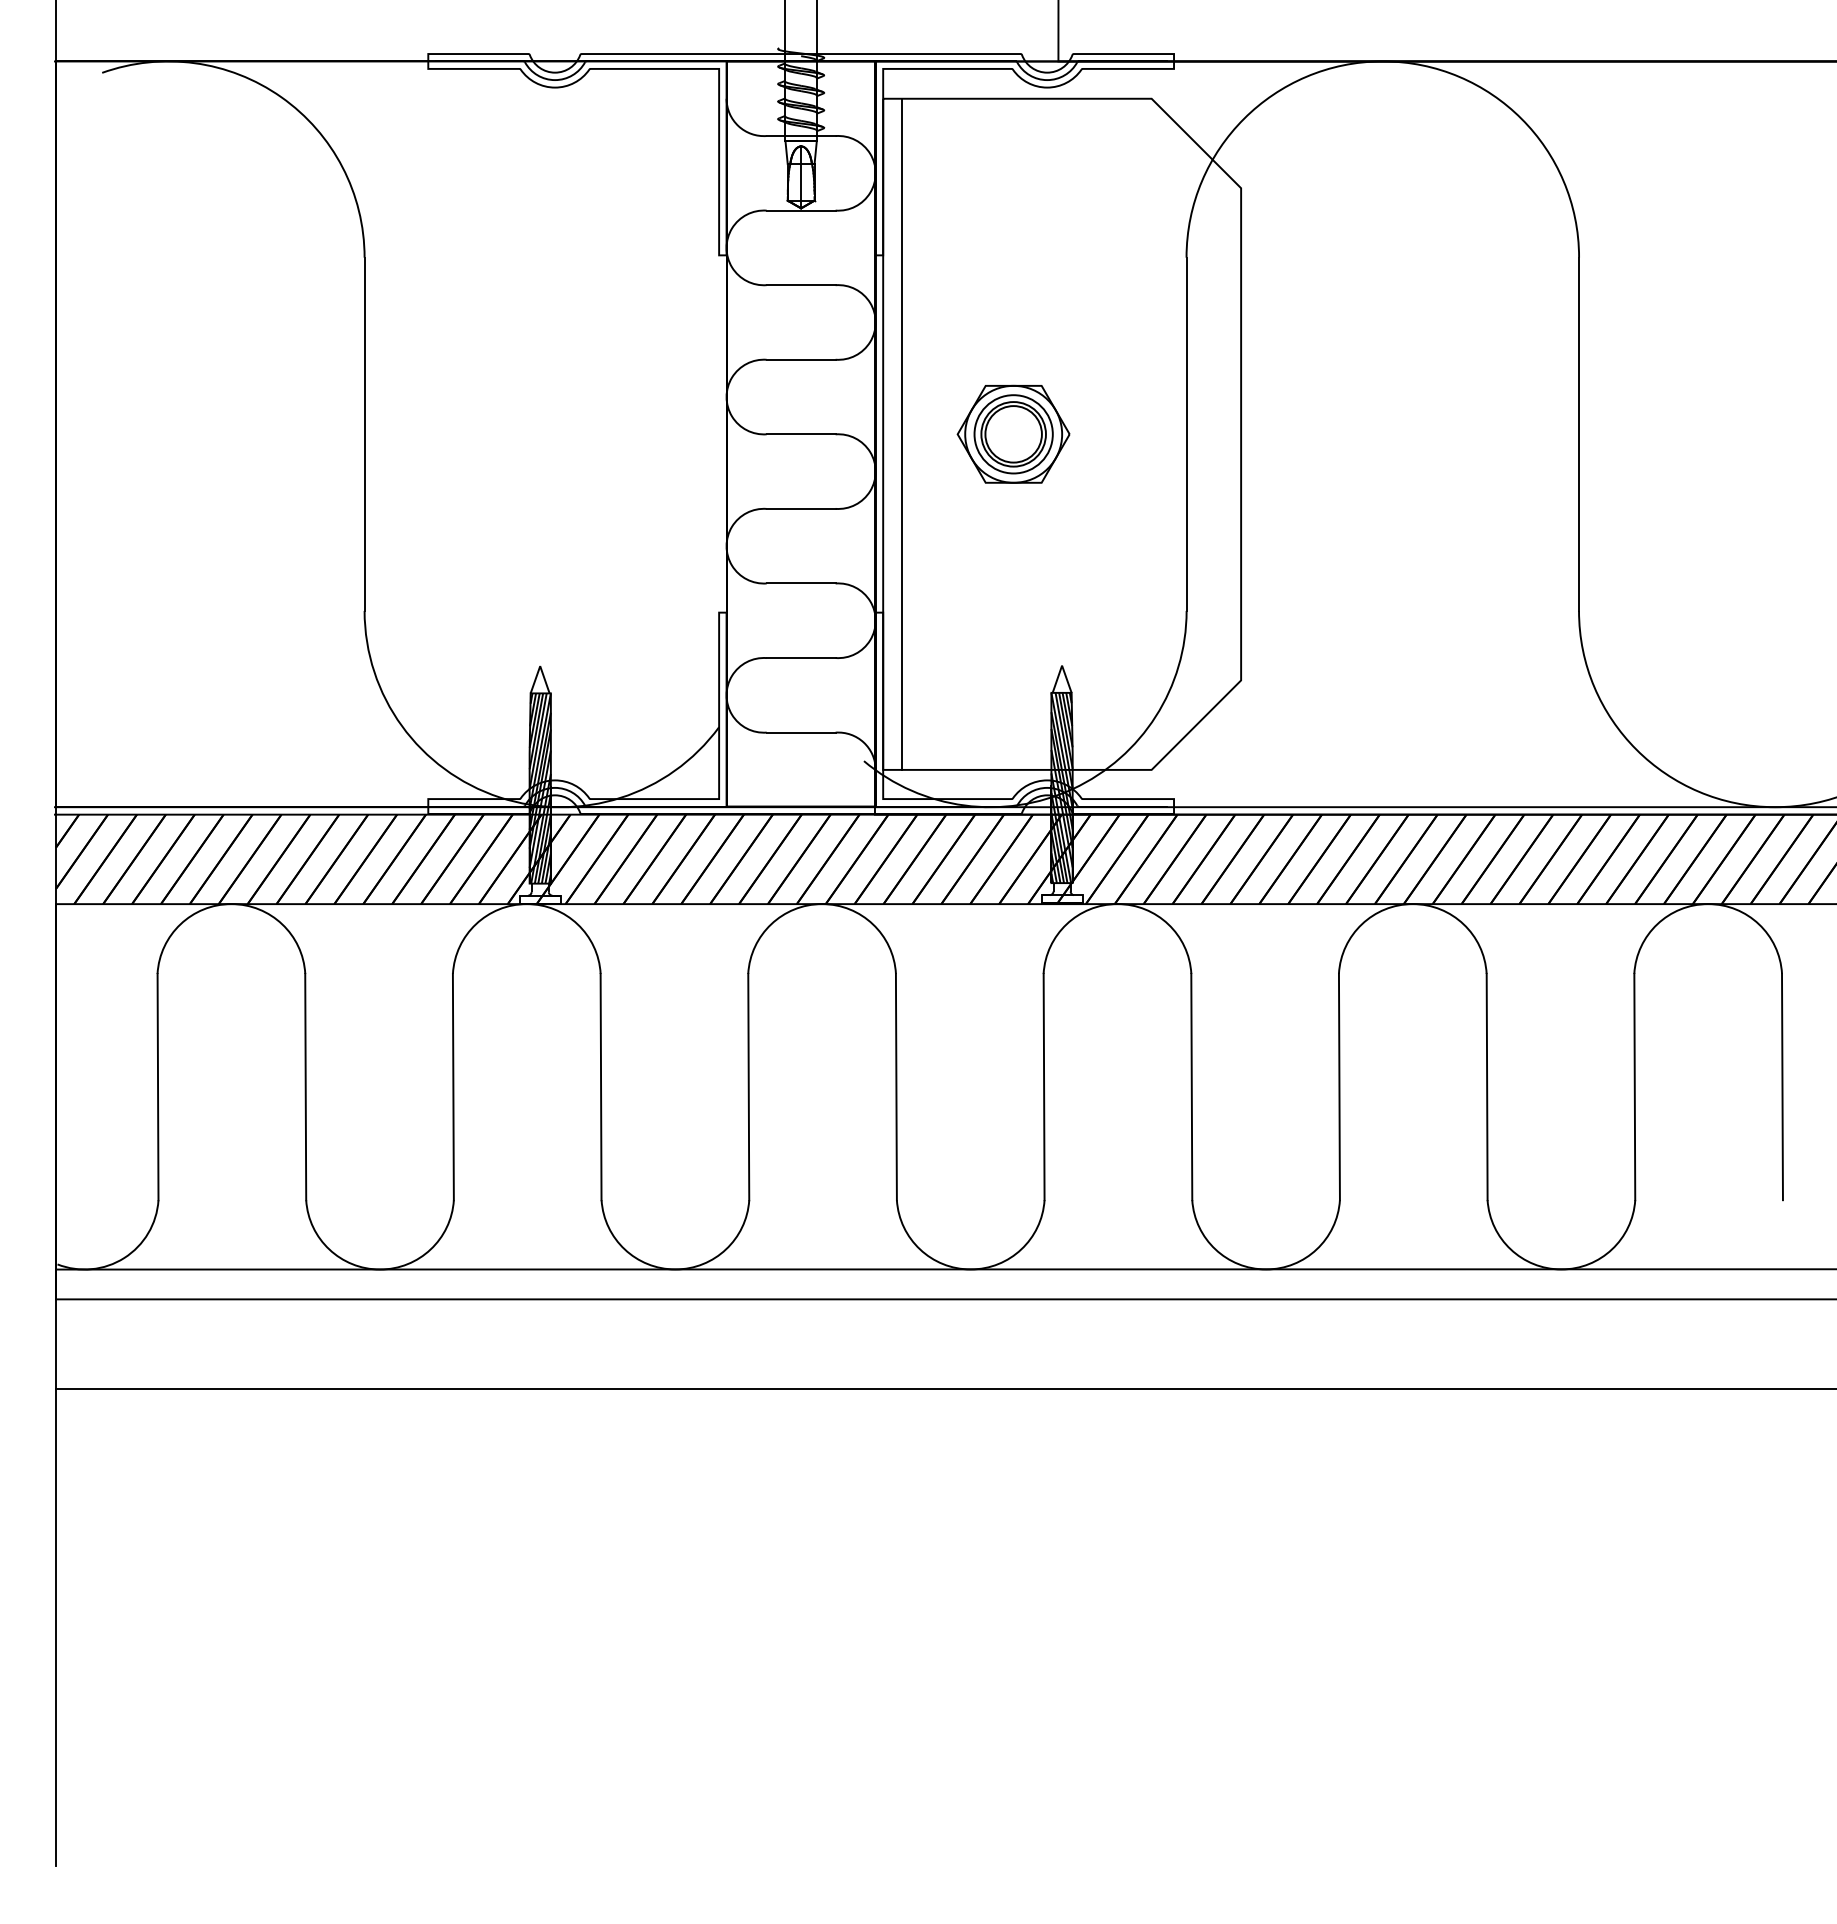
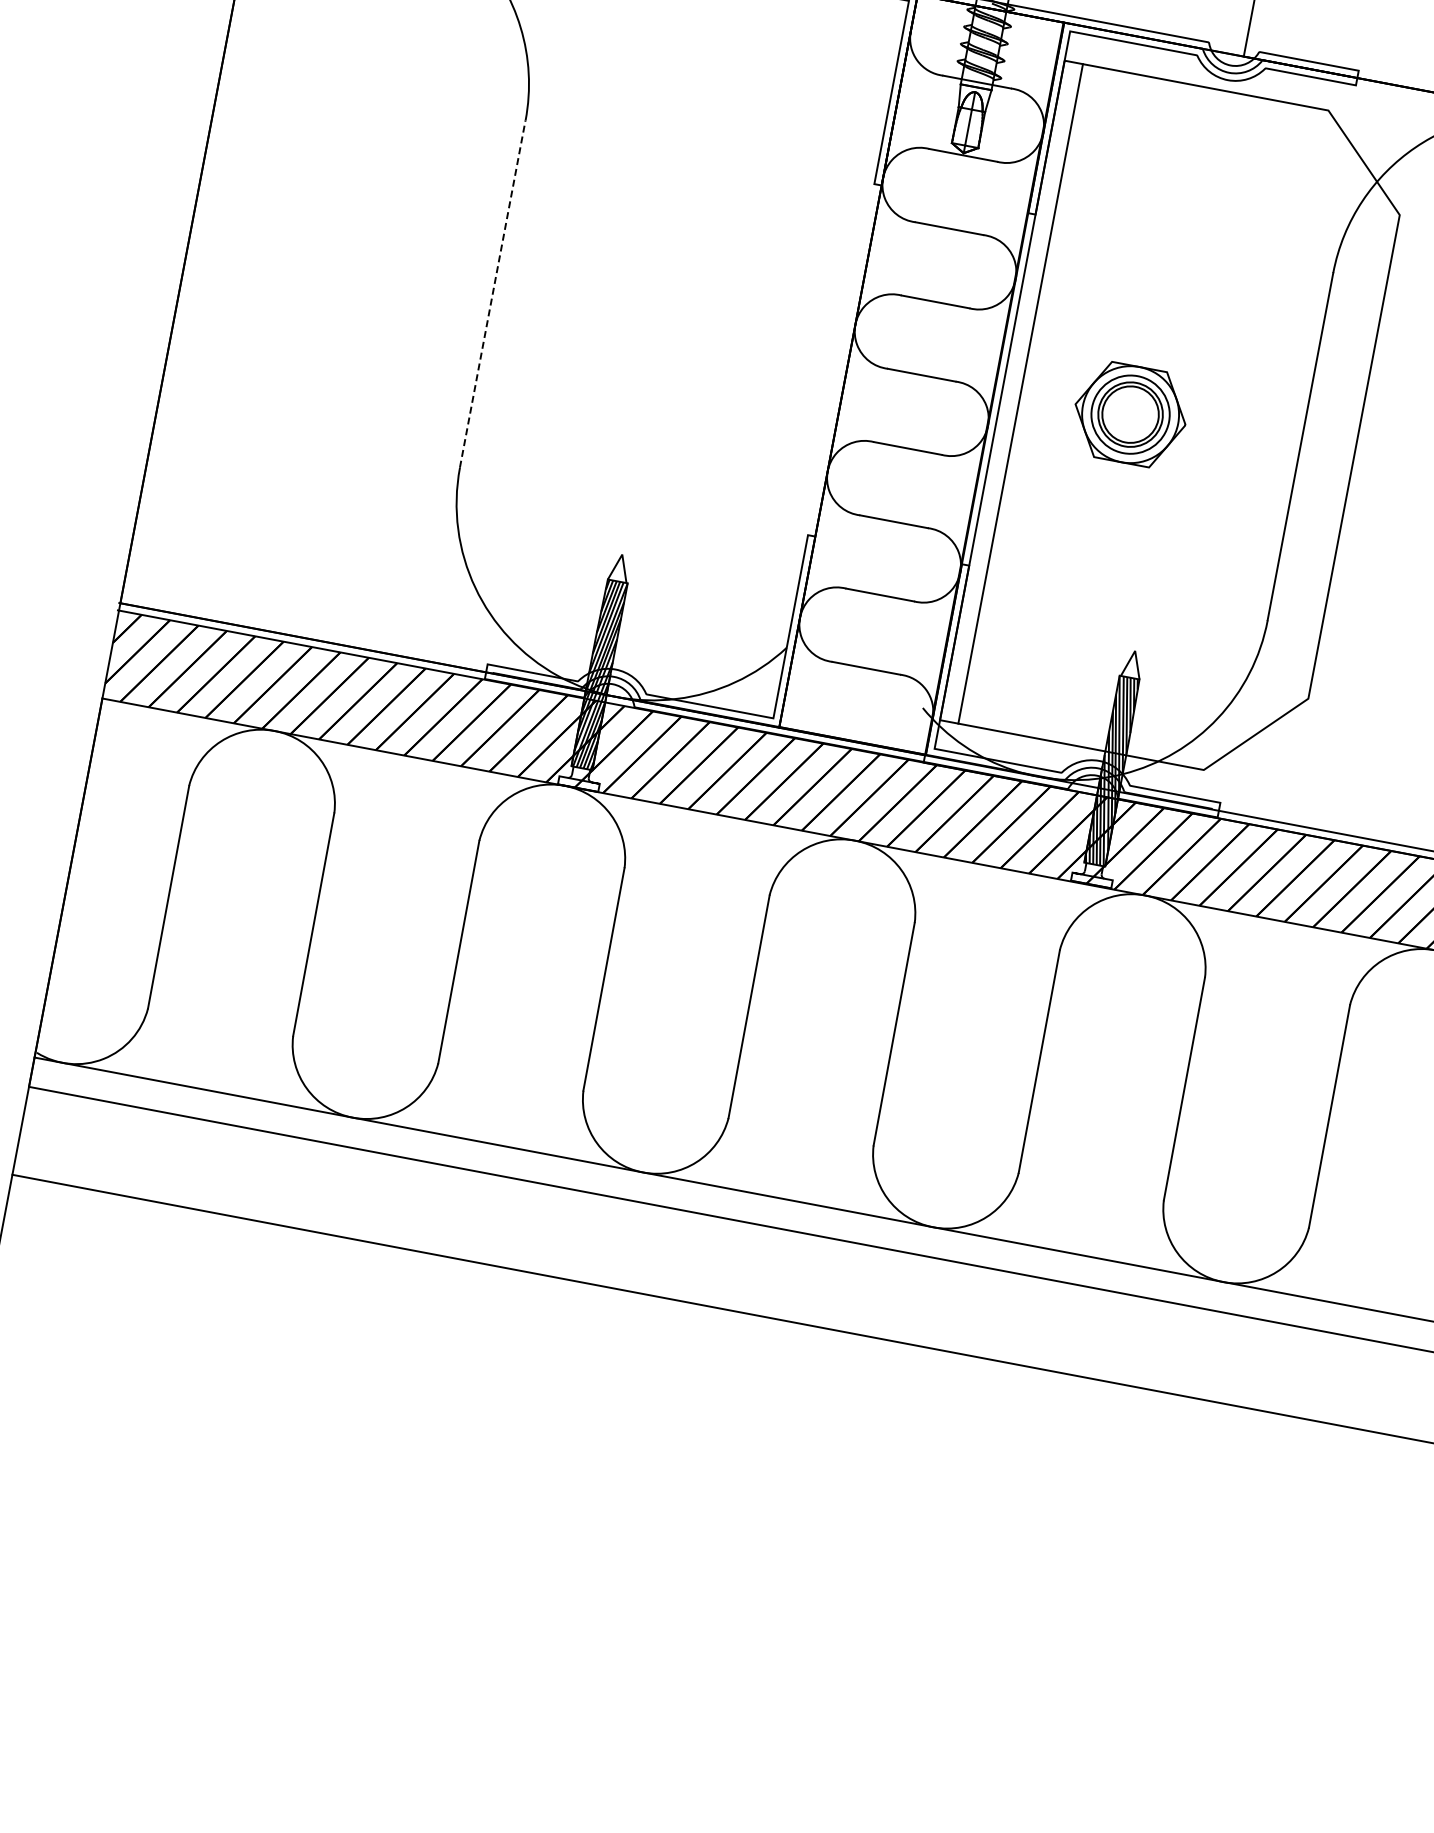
line: (364, 434) -> (492, 294), solid -> dashed

